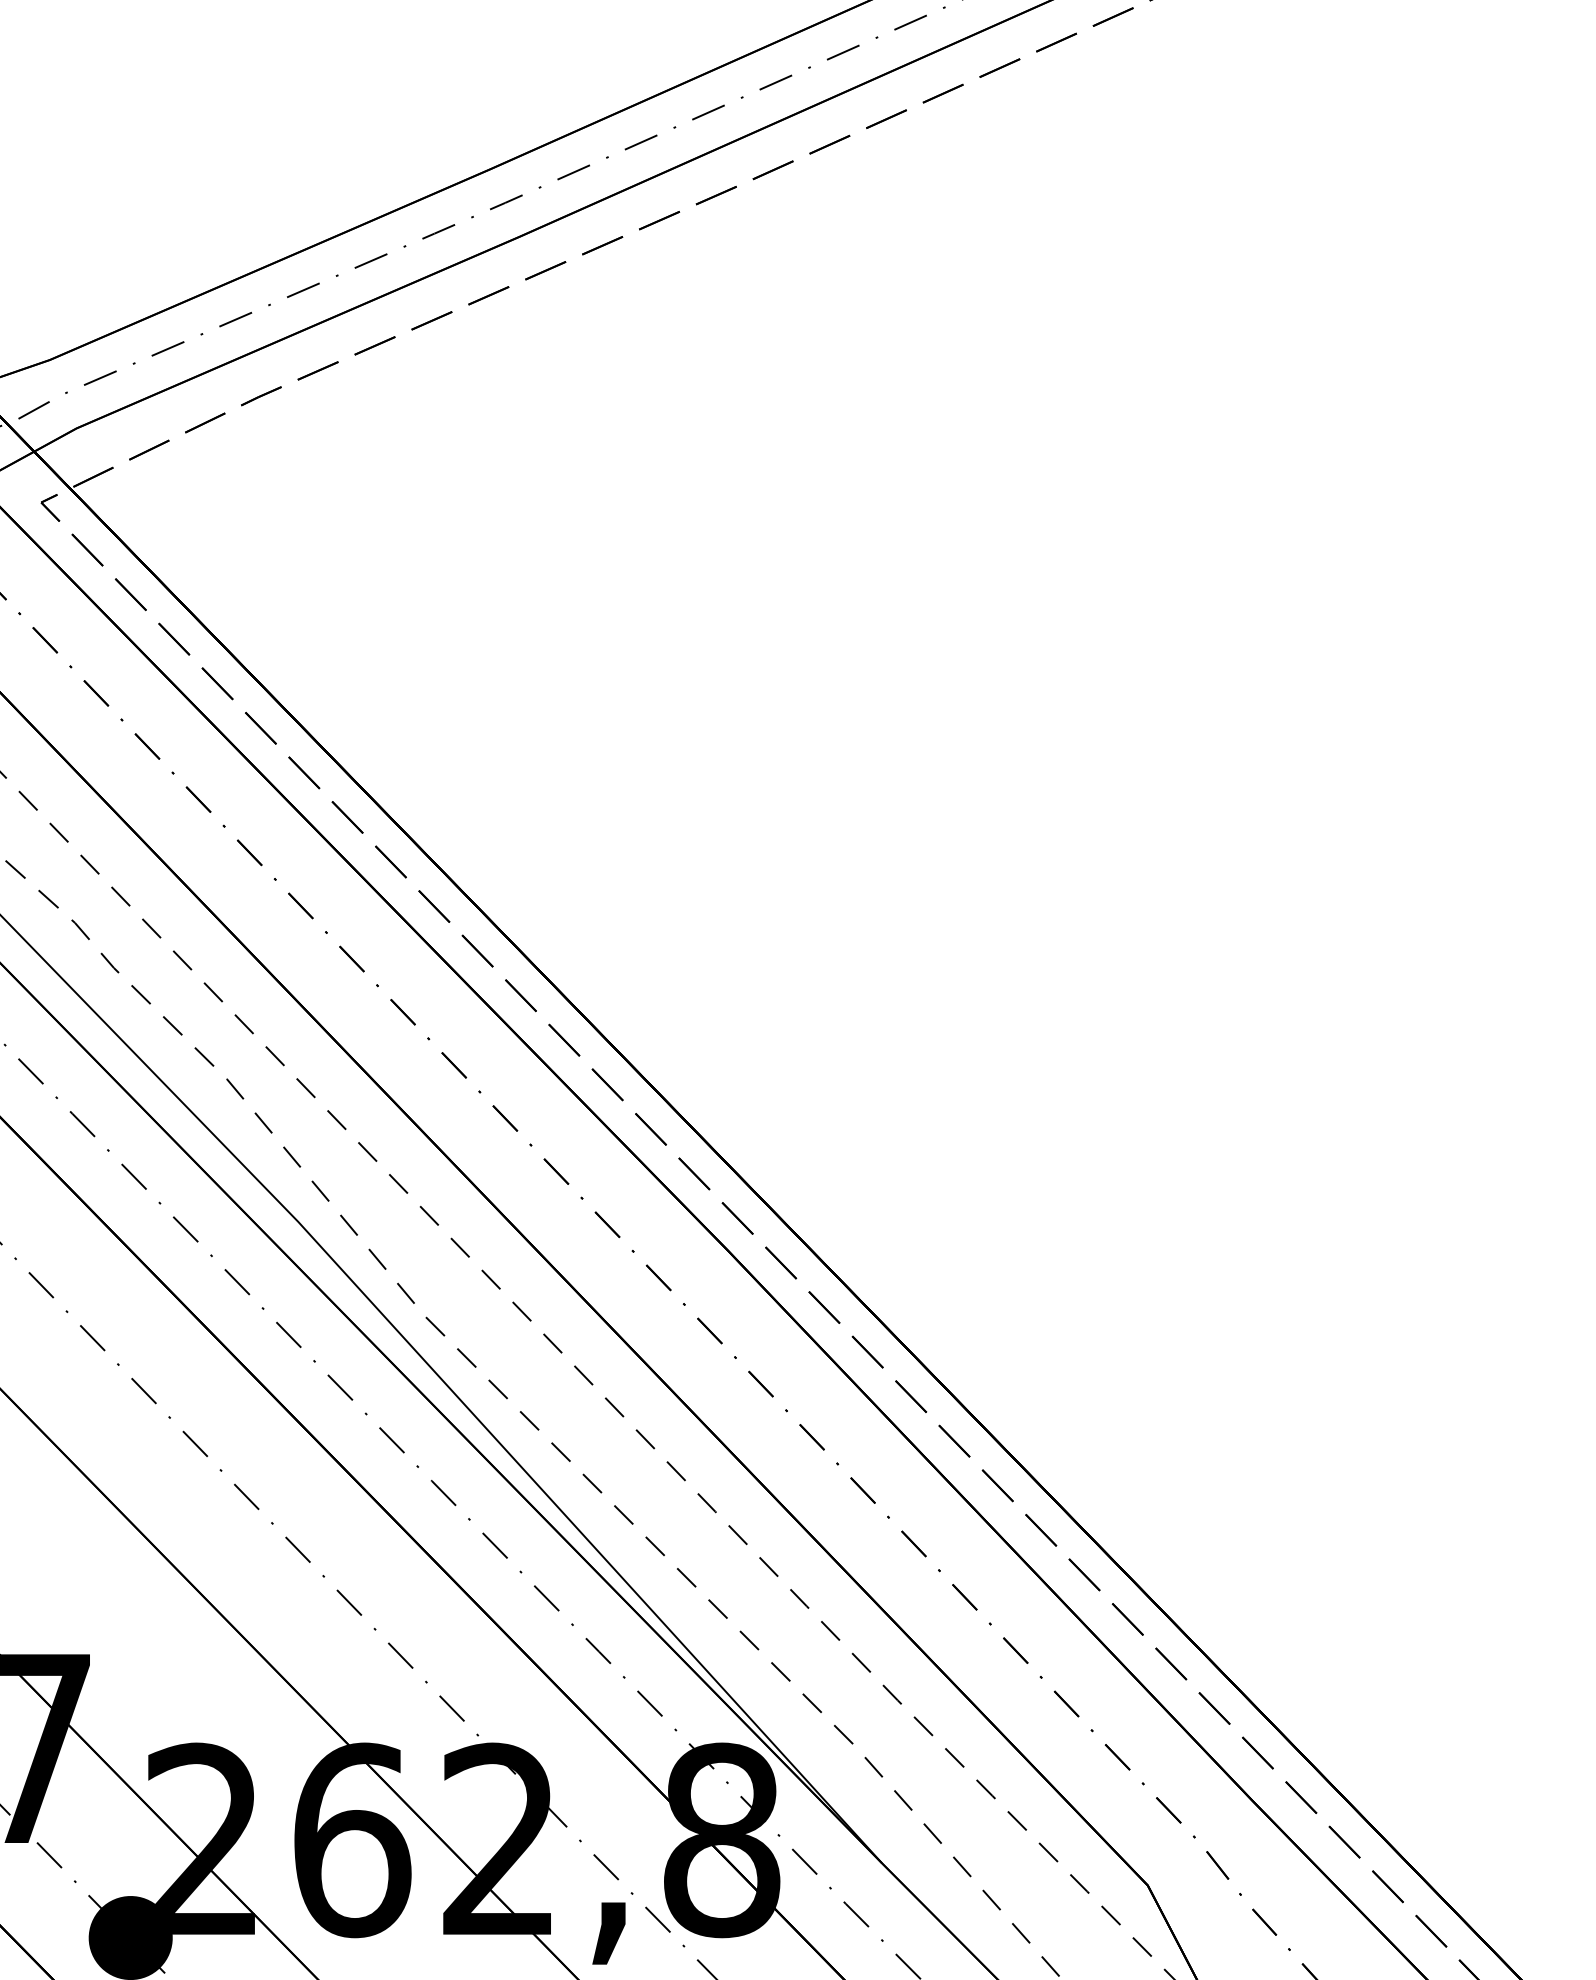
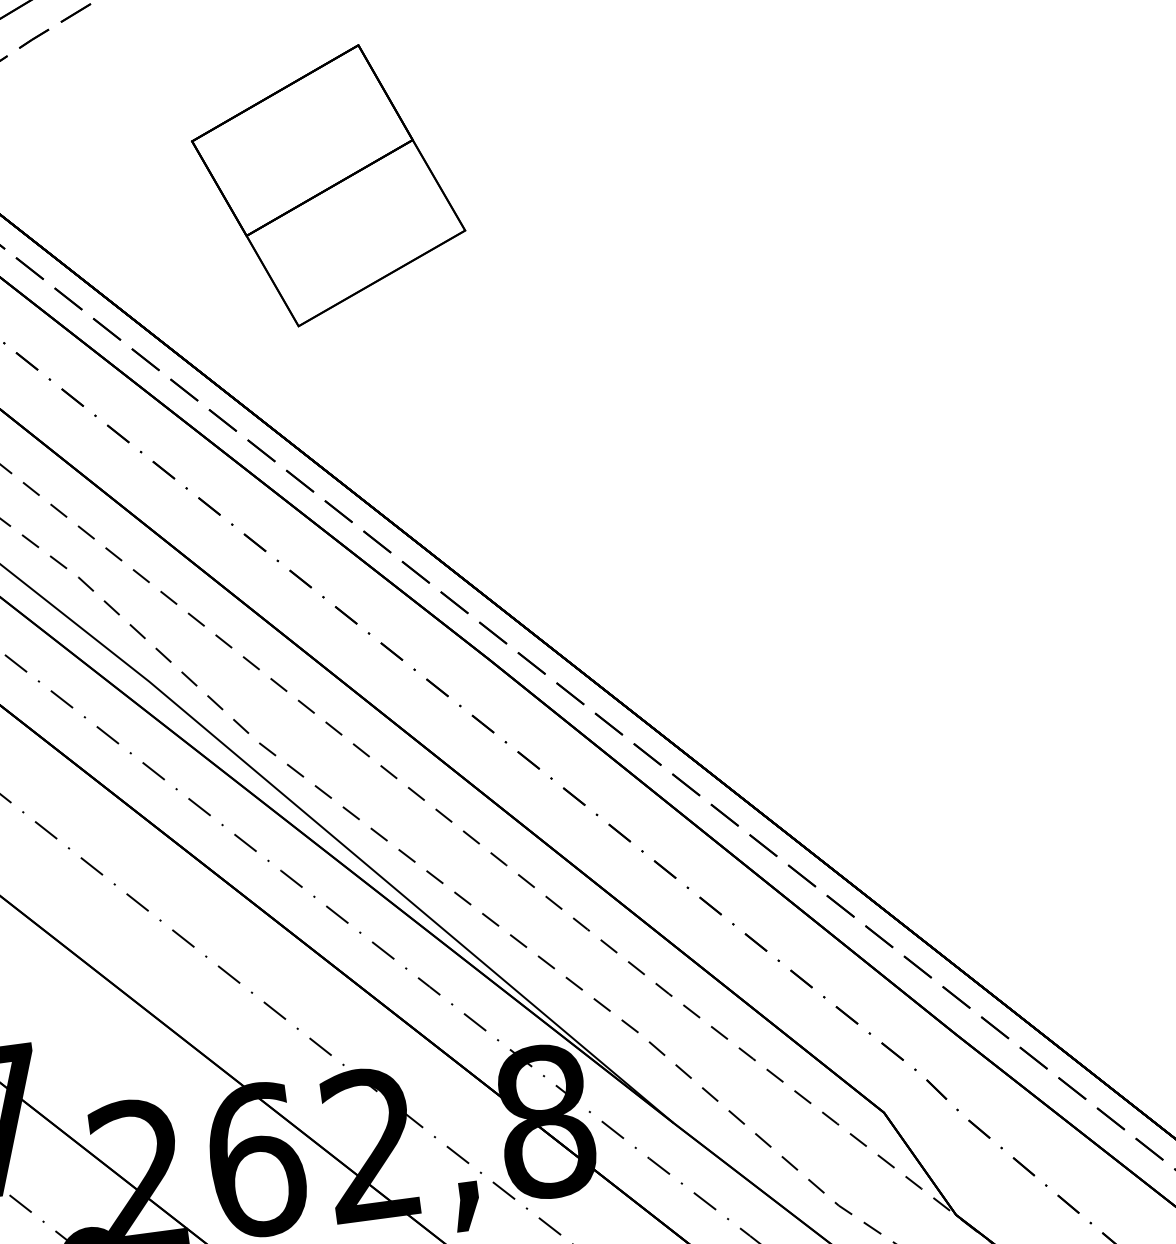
part: (606, 629) -> (328, 185), added

